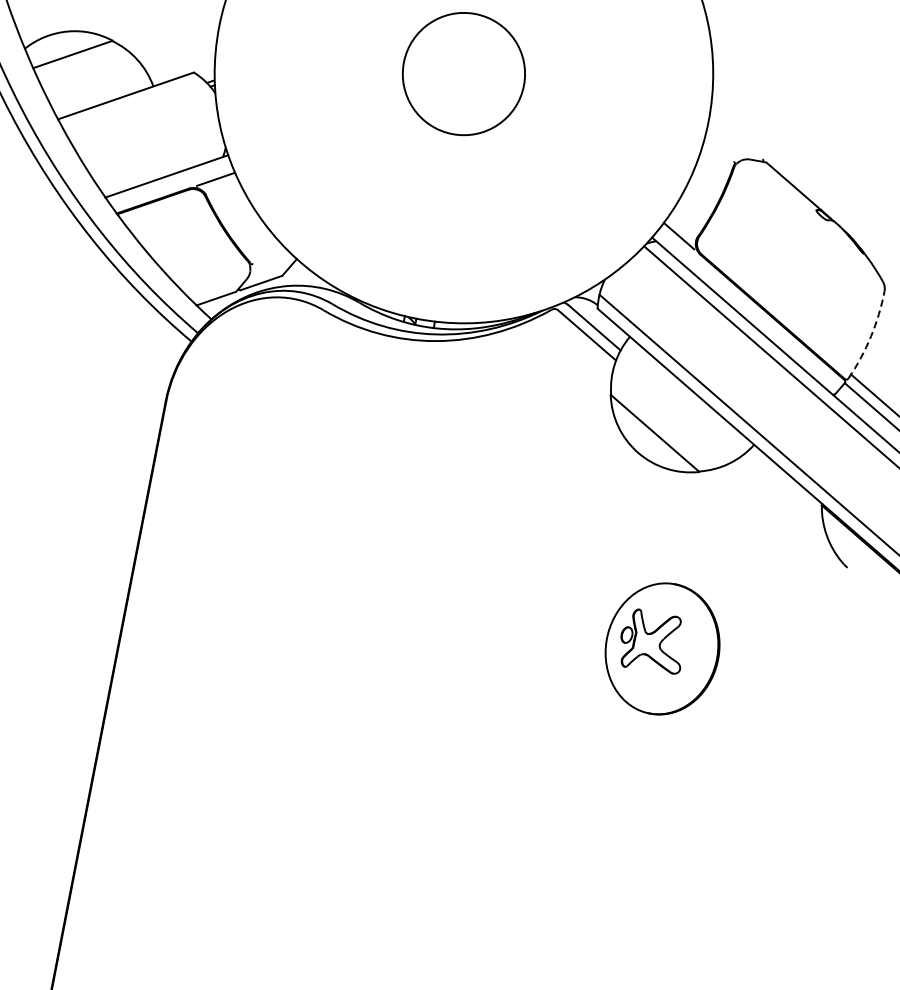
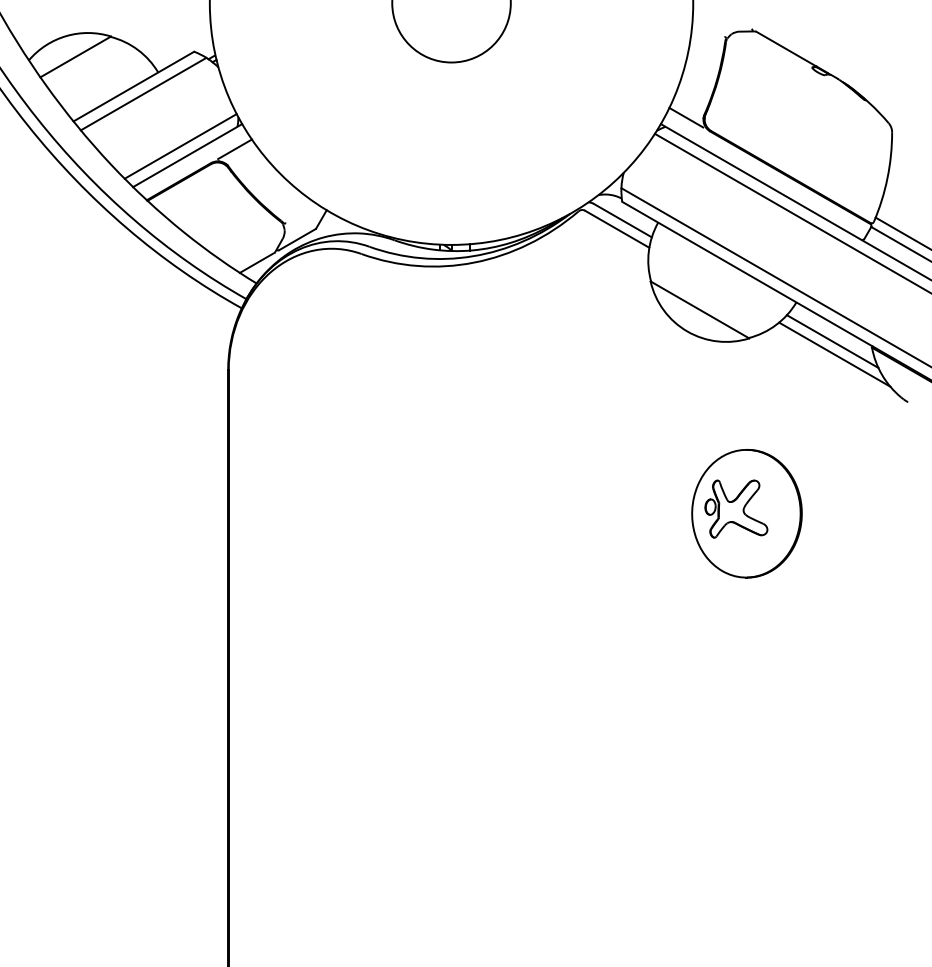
line: (134, 104) -> (143, 93), added
line: (161, 165) -> (180, 146), added
arc: (870, 337) -> (887, 178), dashed -> solid
line: (783, 491) -> (832, 341), added
line: (782, 504) -> (834, 354), added

